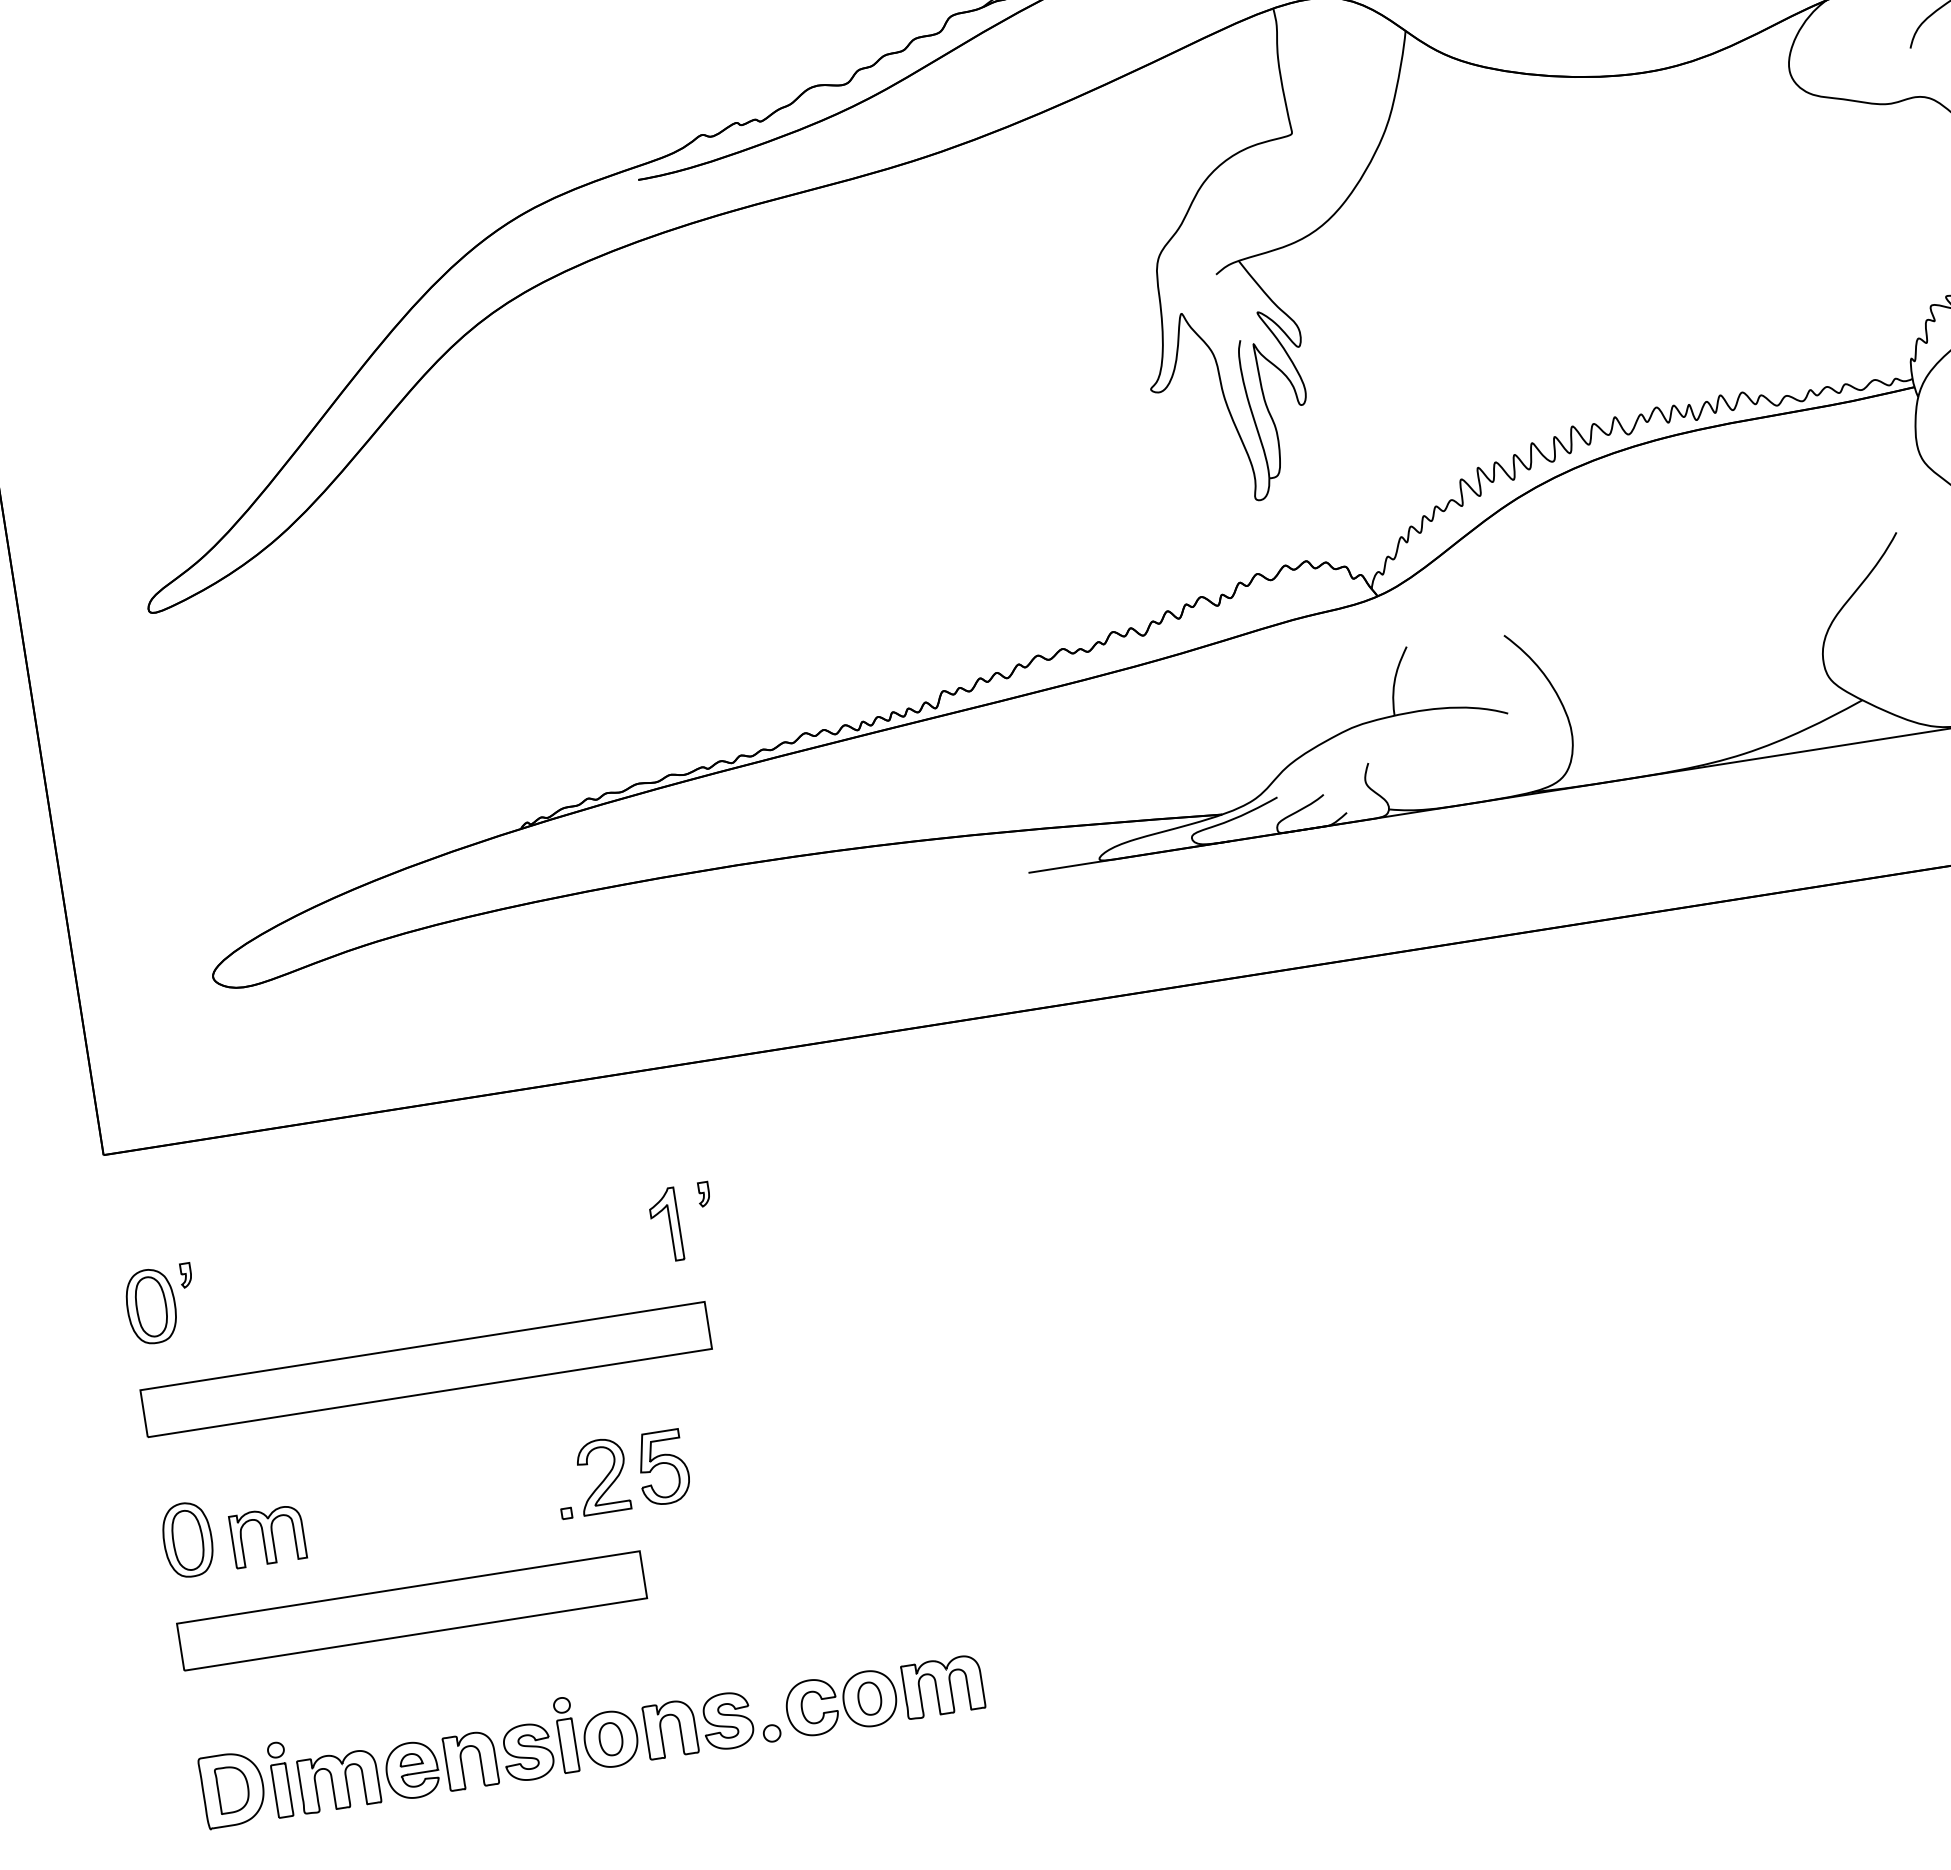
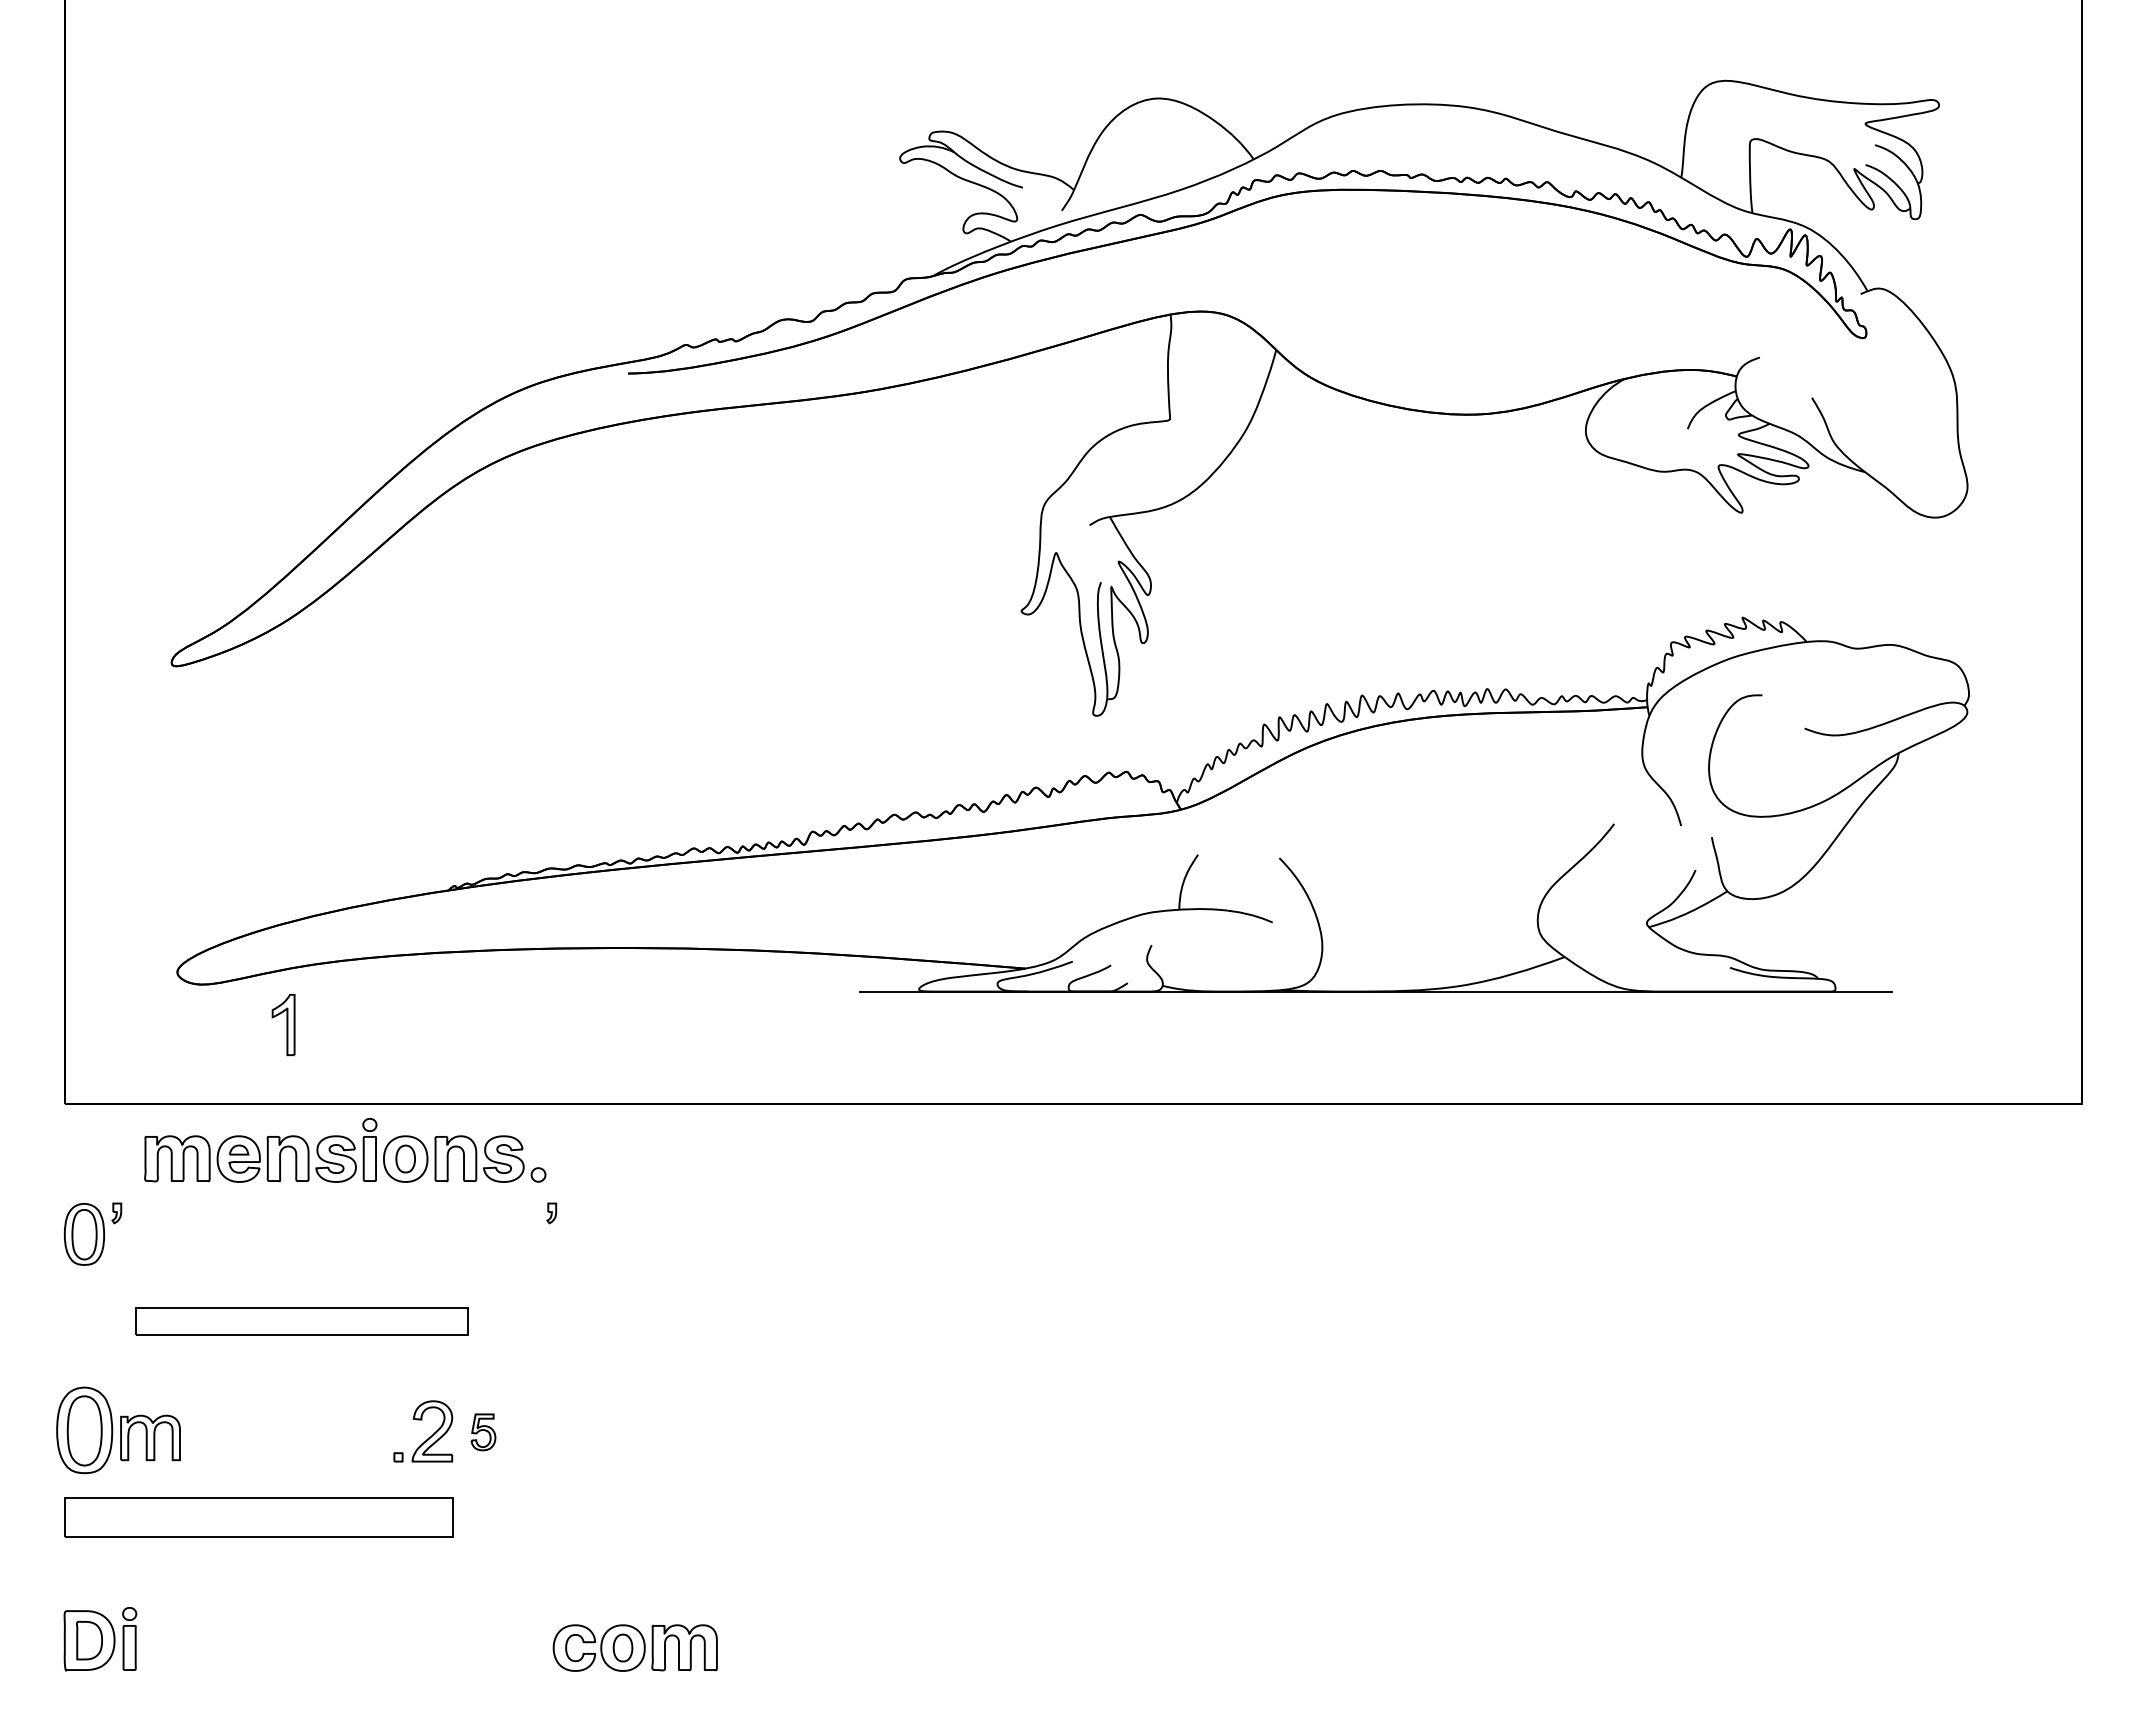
part: (665, 1226) -> (283, 1025), moved
part: (425, 1369) -> (301, 1321), size x0.7
part: (663, 1468) -> (483, 1432), size x0.6
part: (186, 1540) -> (83, 1430), size x1.4
part: (537, 1740) -> (345, 1150), moved

